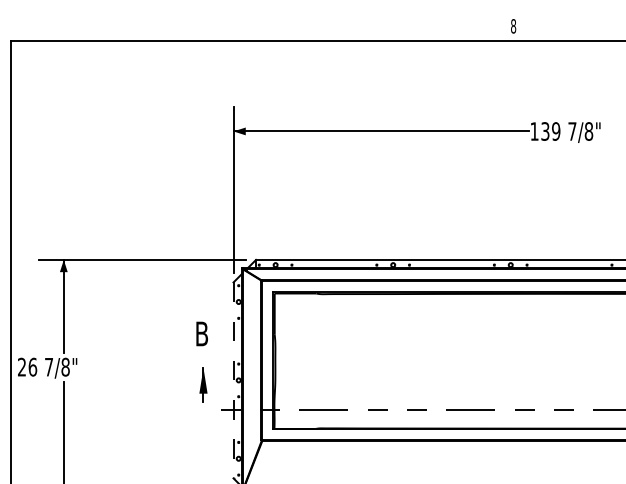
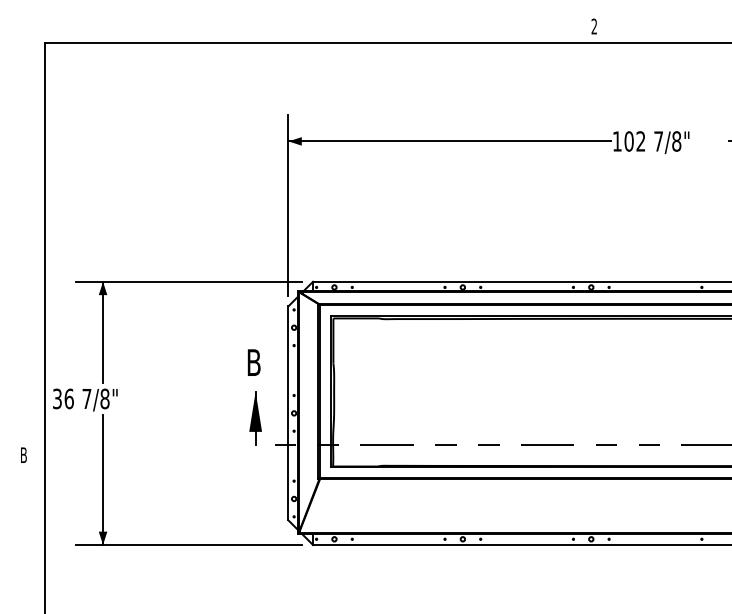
text: (513, 26) -> (594, 26), 8 -> 2
text: (550, 131) -> (634, 141), 139 -> 102
text: (22, 367) -> (57, 399), 26 -> 36
line: (233, 380) -> (288, 413), dashed -> solid
part: (203, 385) -> (255, 418), size x1.43

